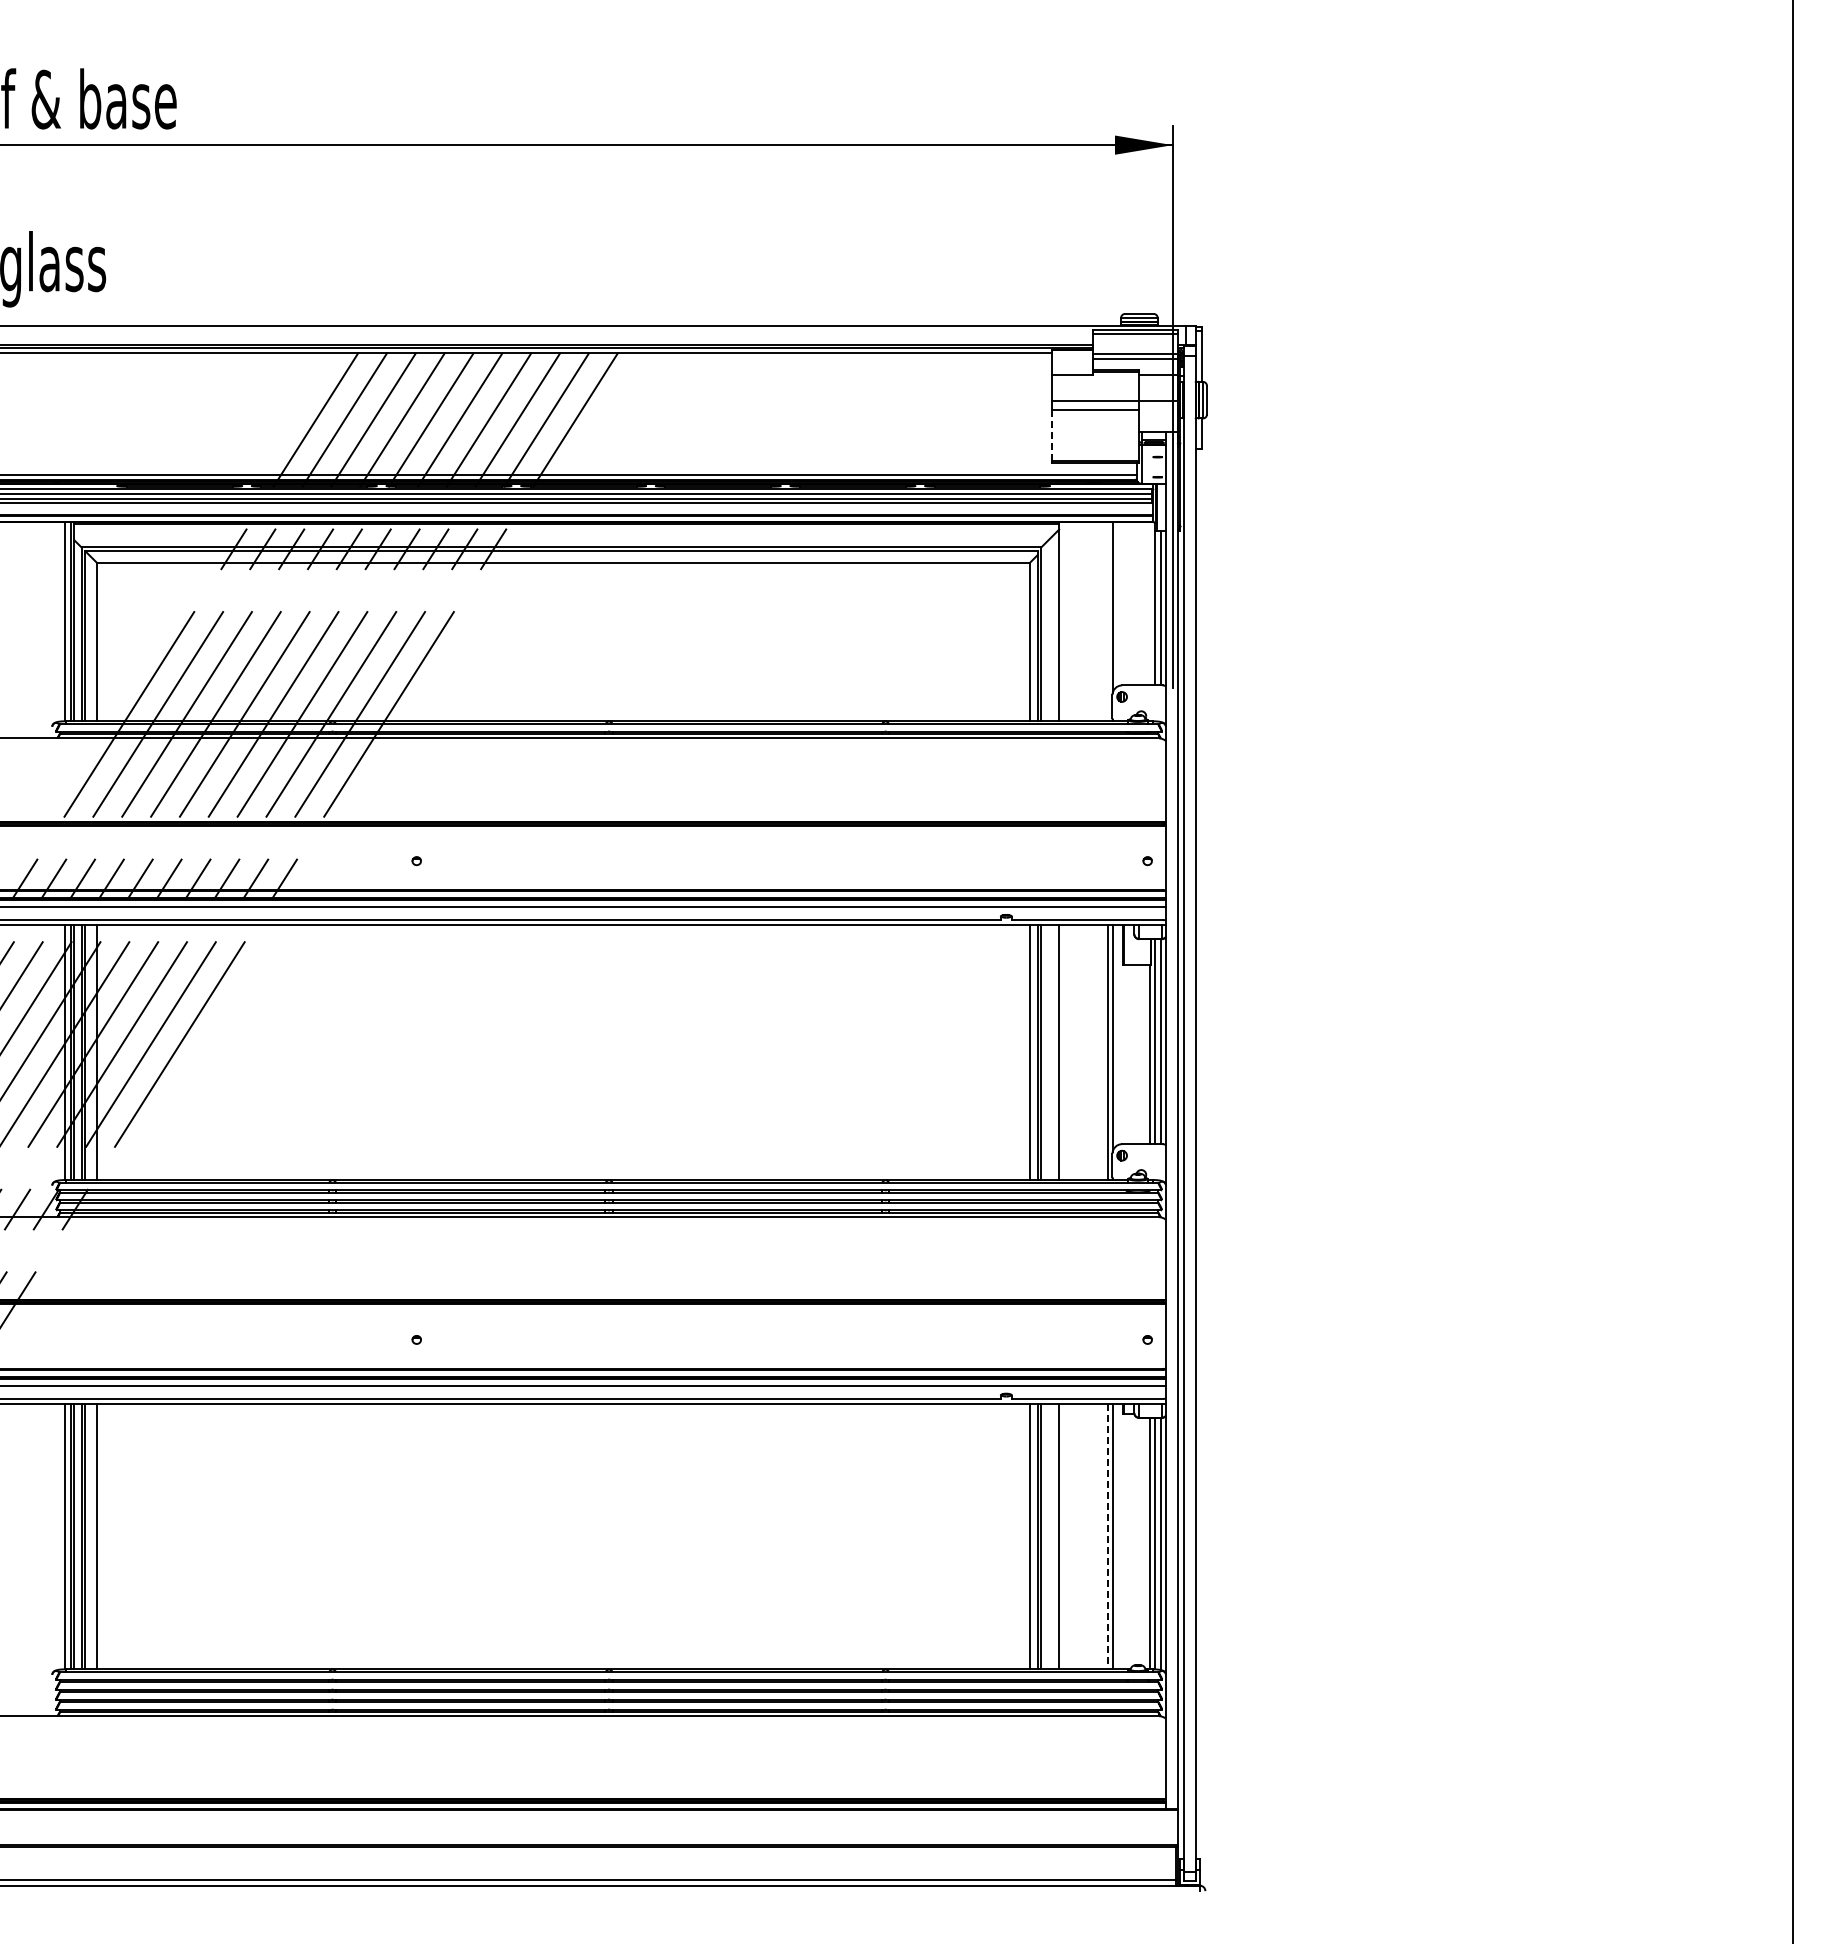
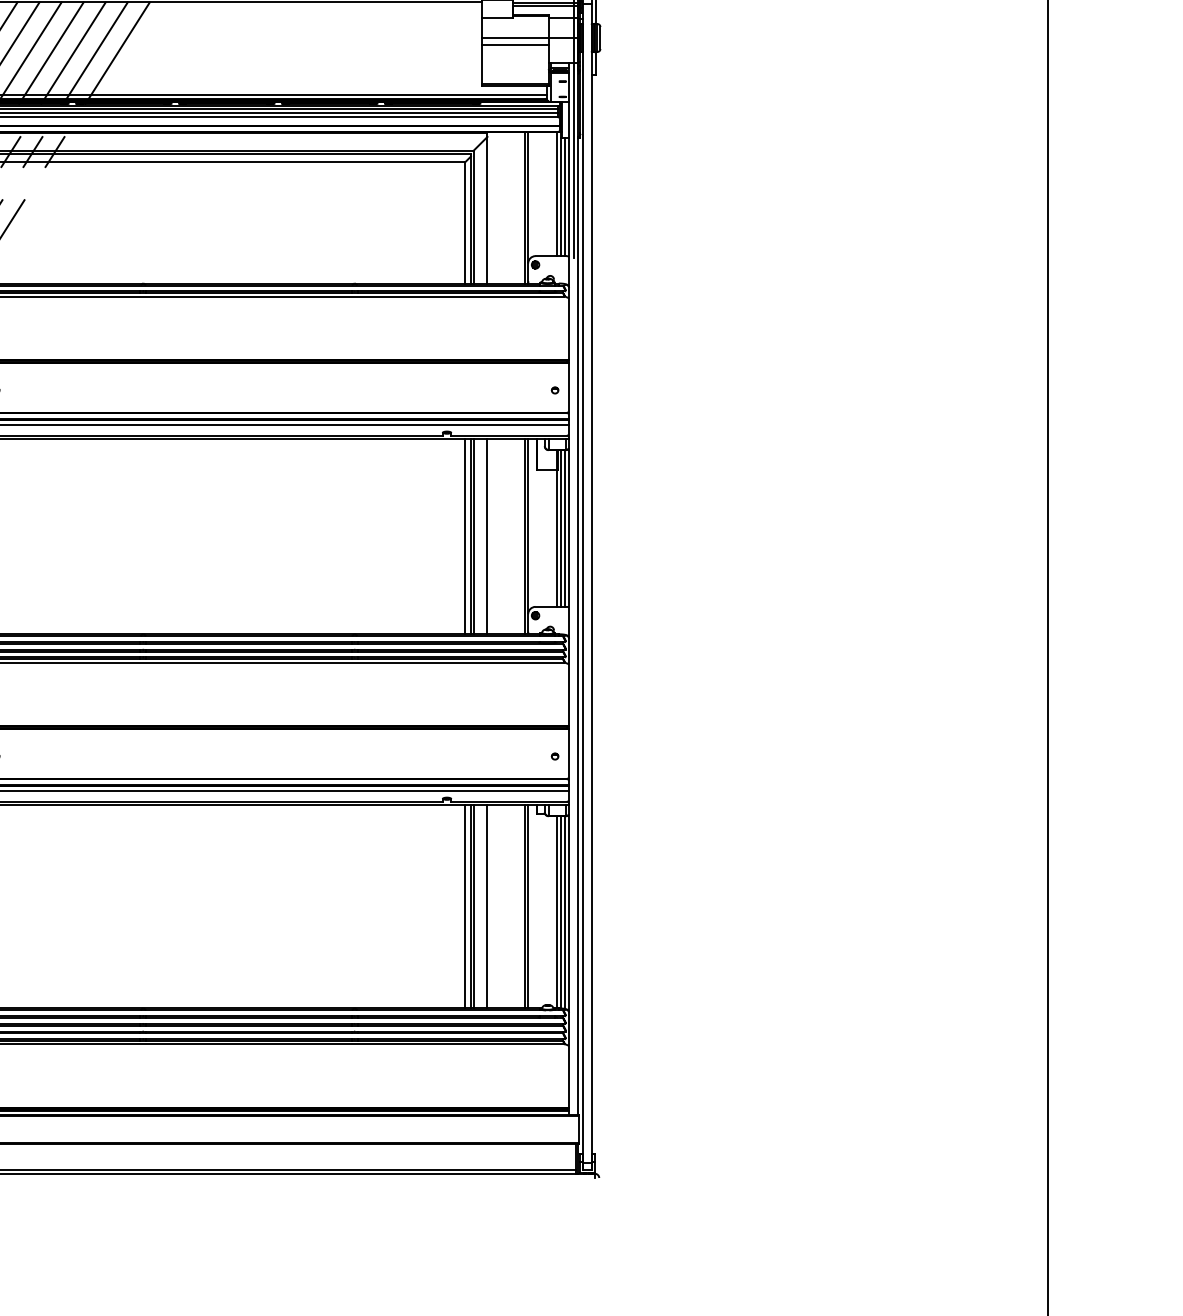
line: (1052, 435) -> (482, 65), dashed -> solid
line: (1150, 603) -> (557, 193), added
line: (1107, 621) -> (524, 207), added
line: (1107, 1536) -> (524, 906), dashed -> solid

